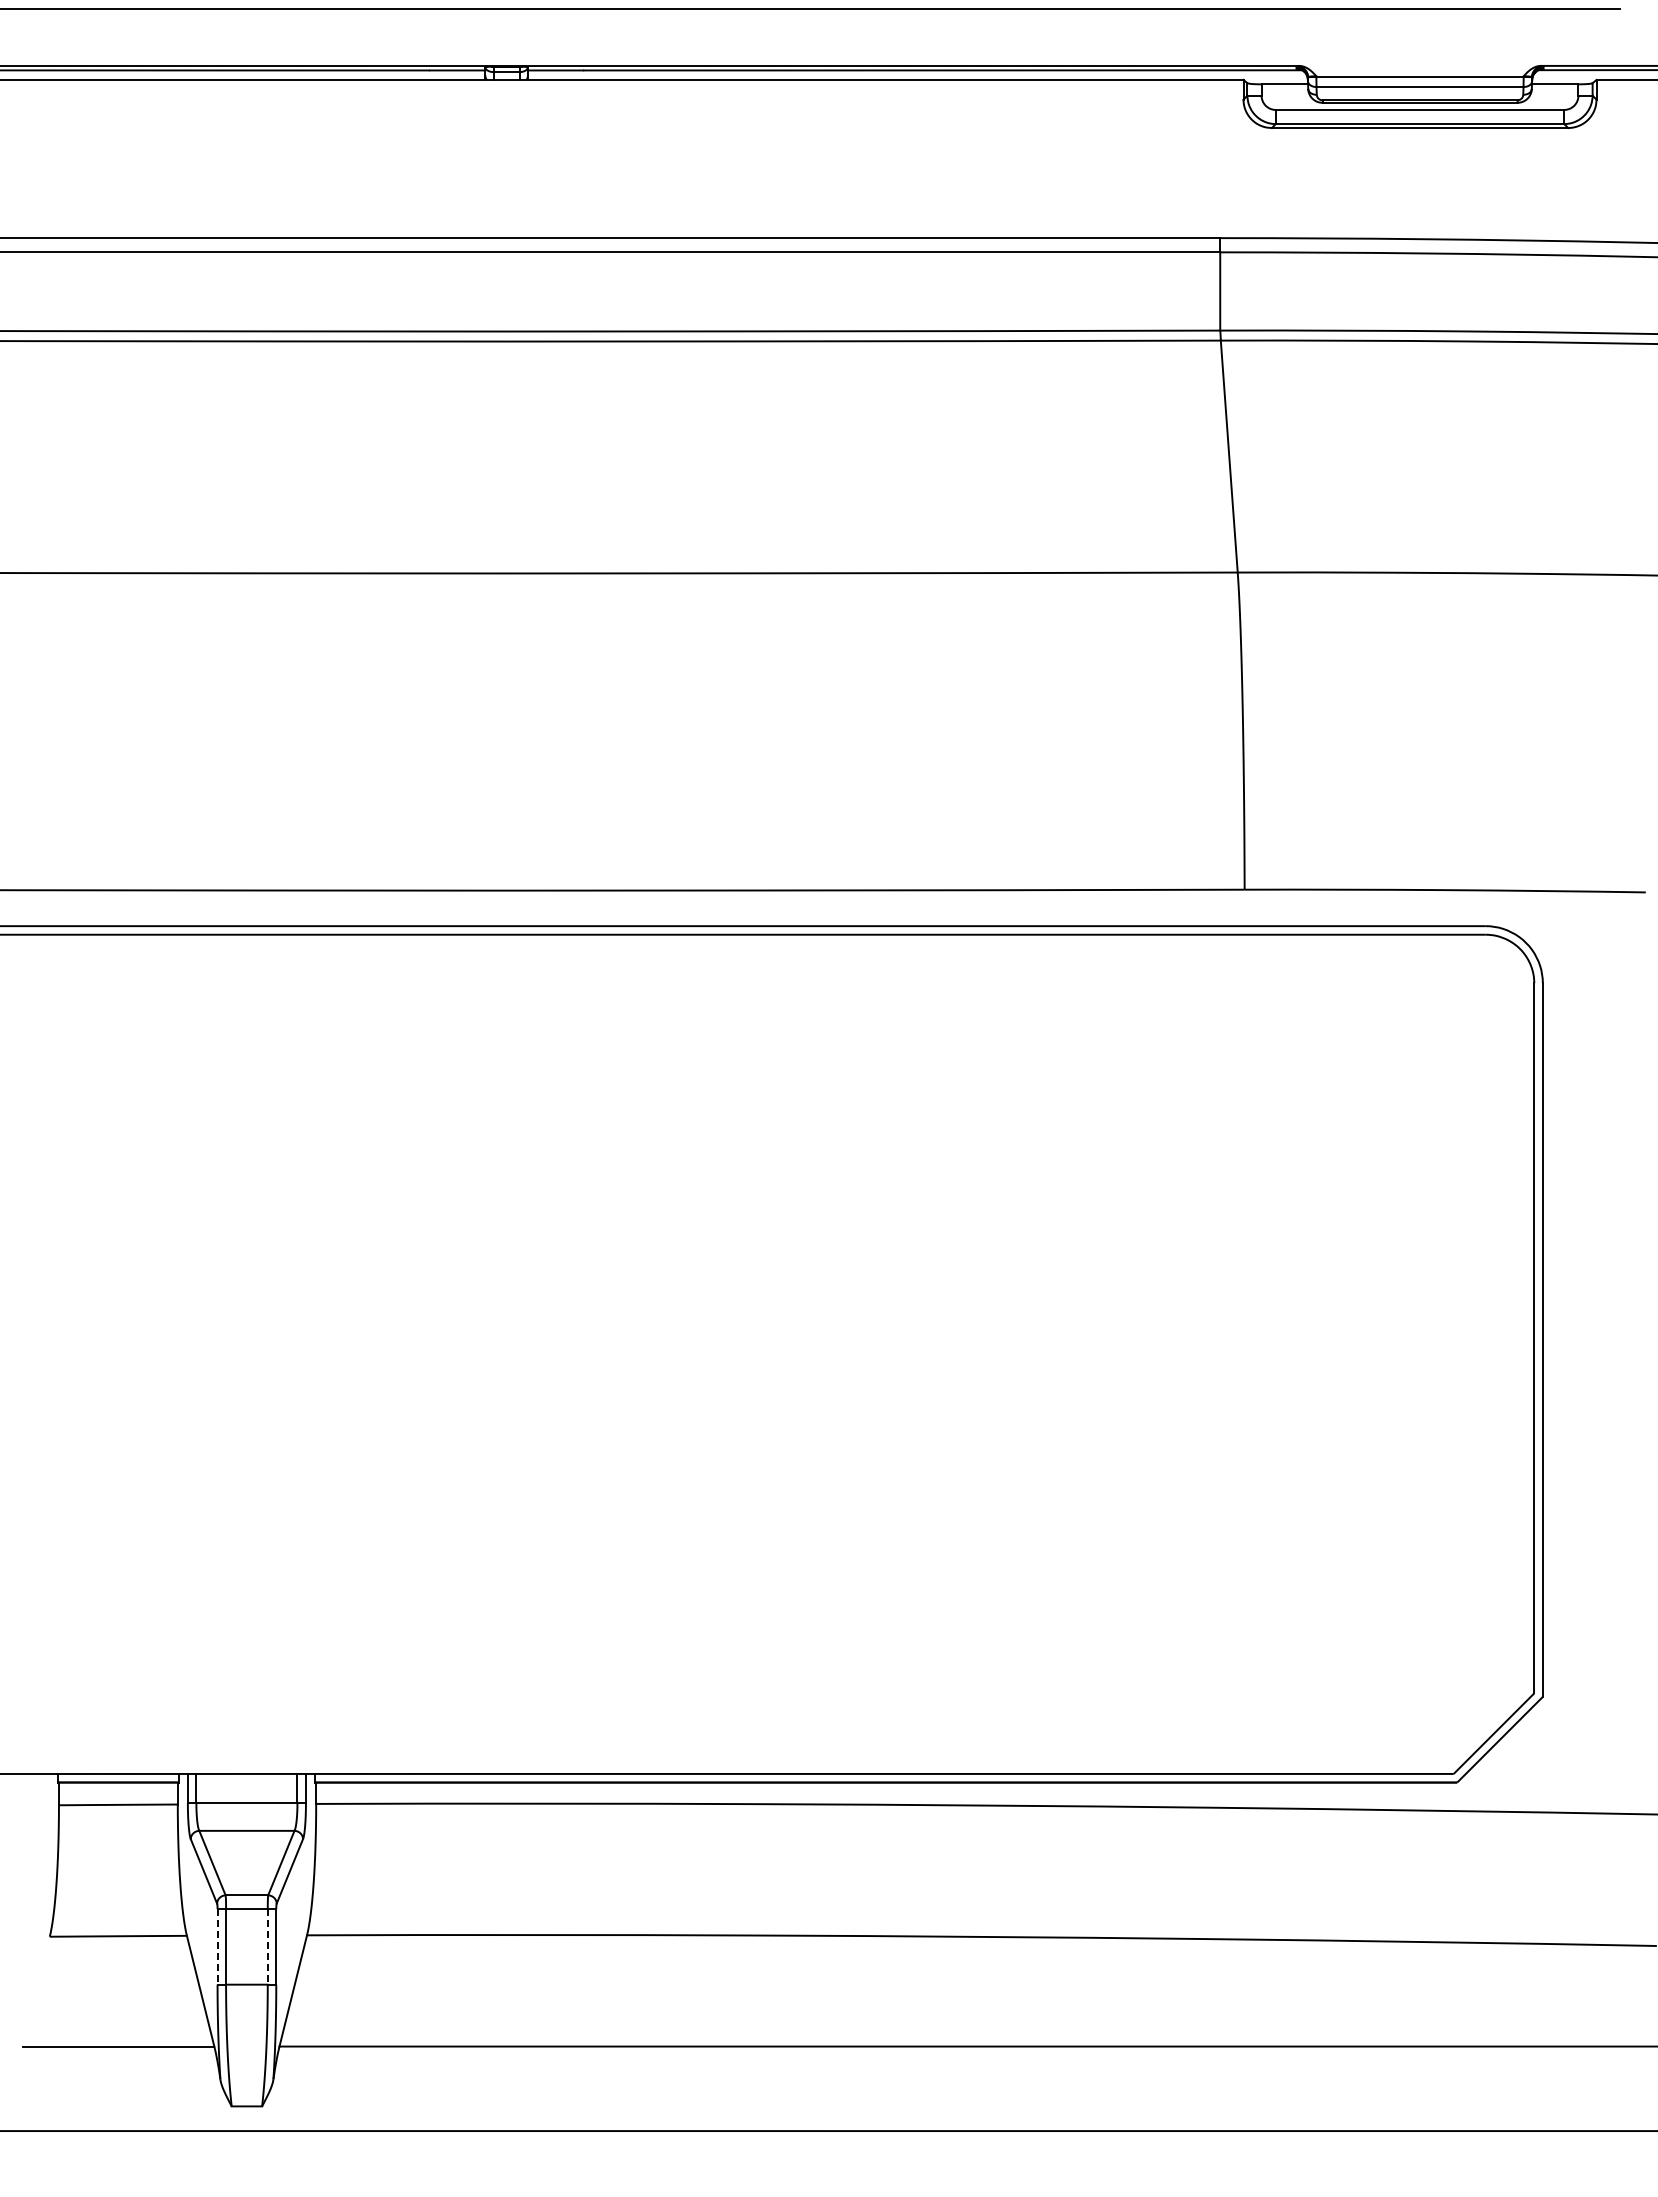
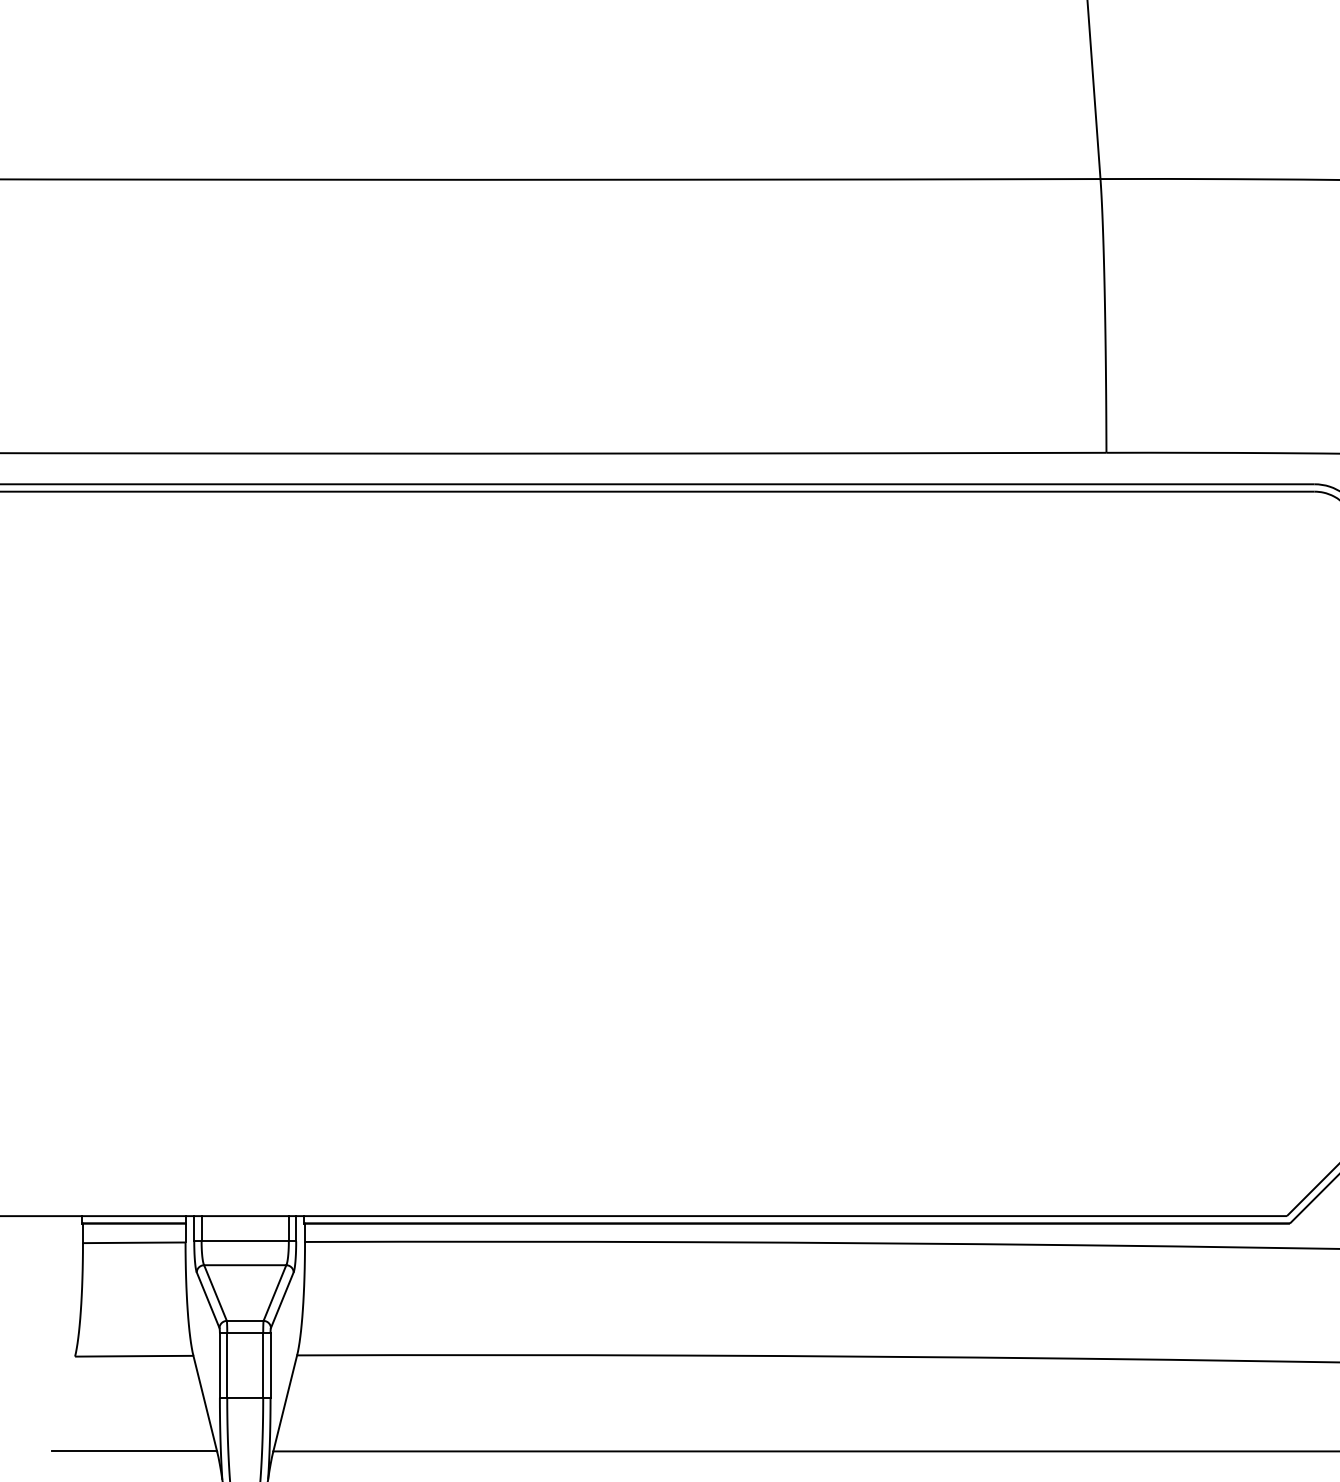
line: (217, 1946) -> (219, 1365), dashed -> solid
line: (267, 1946) -> (262, 1365), dashed -> solid

